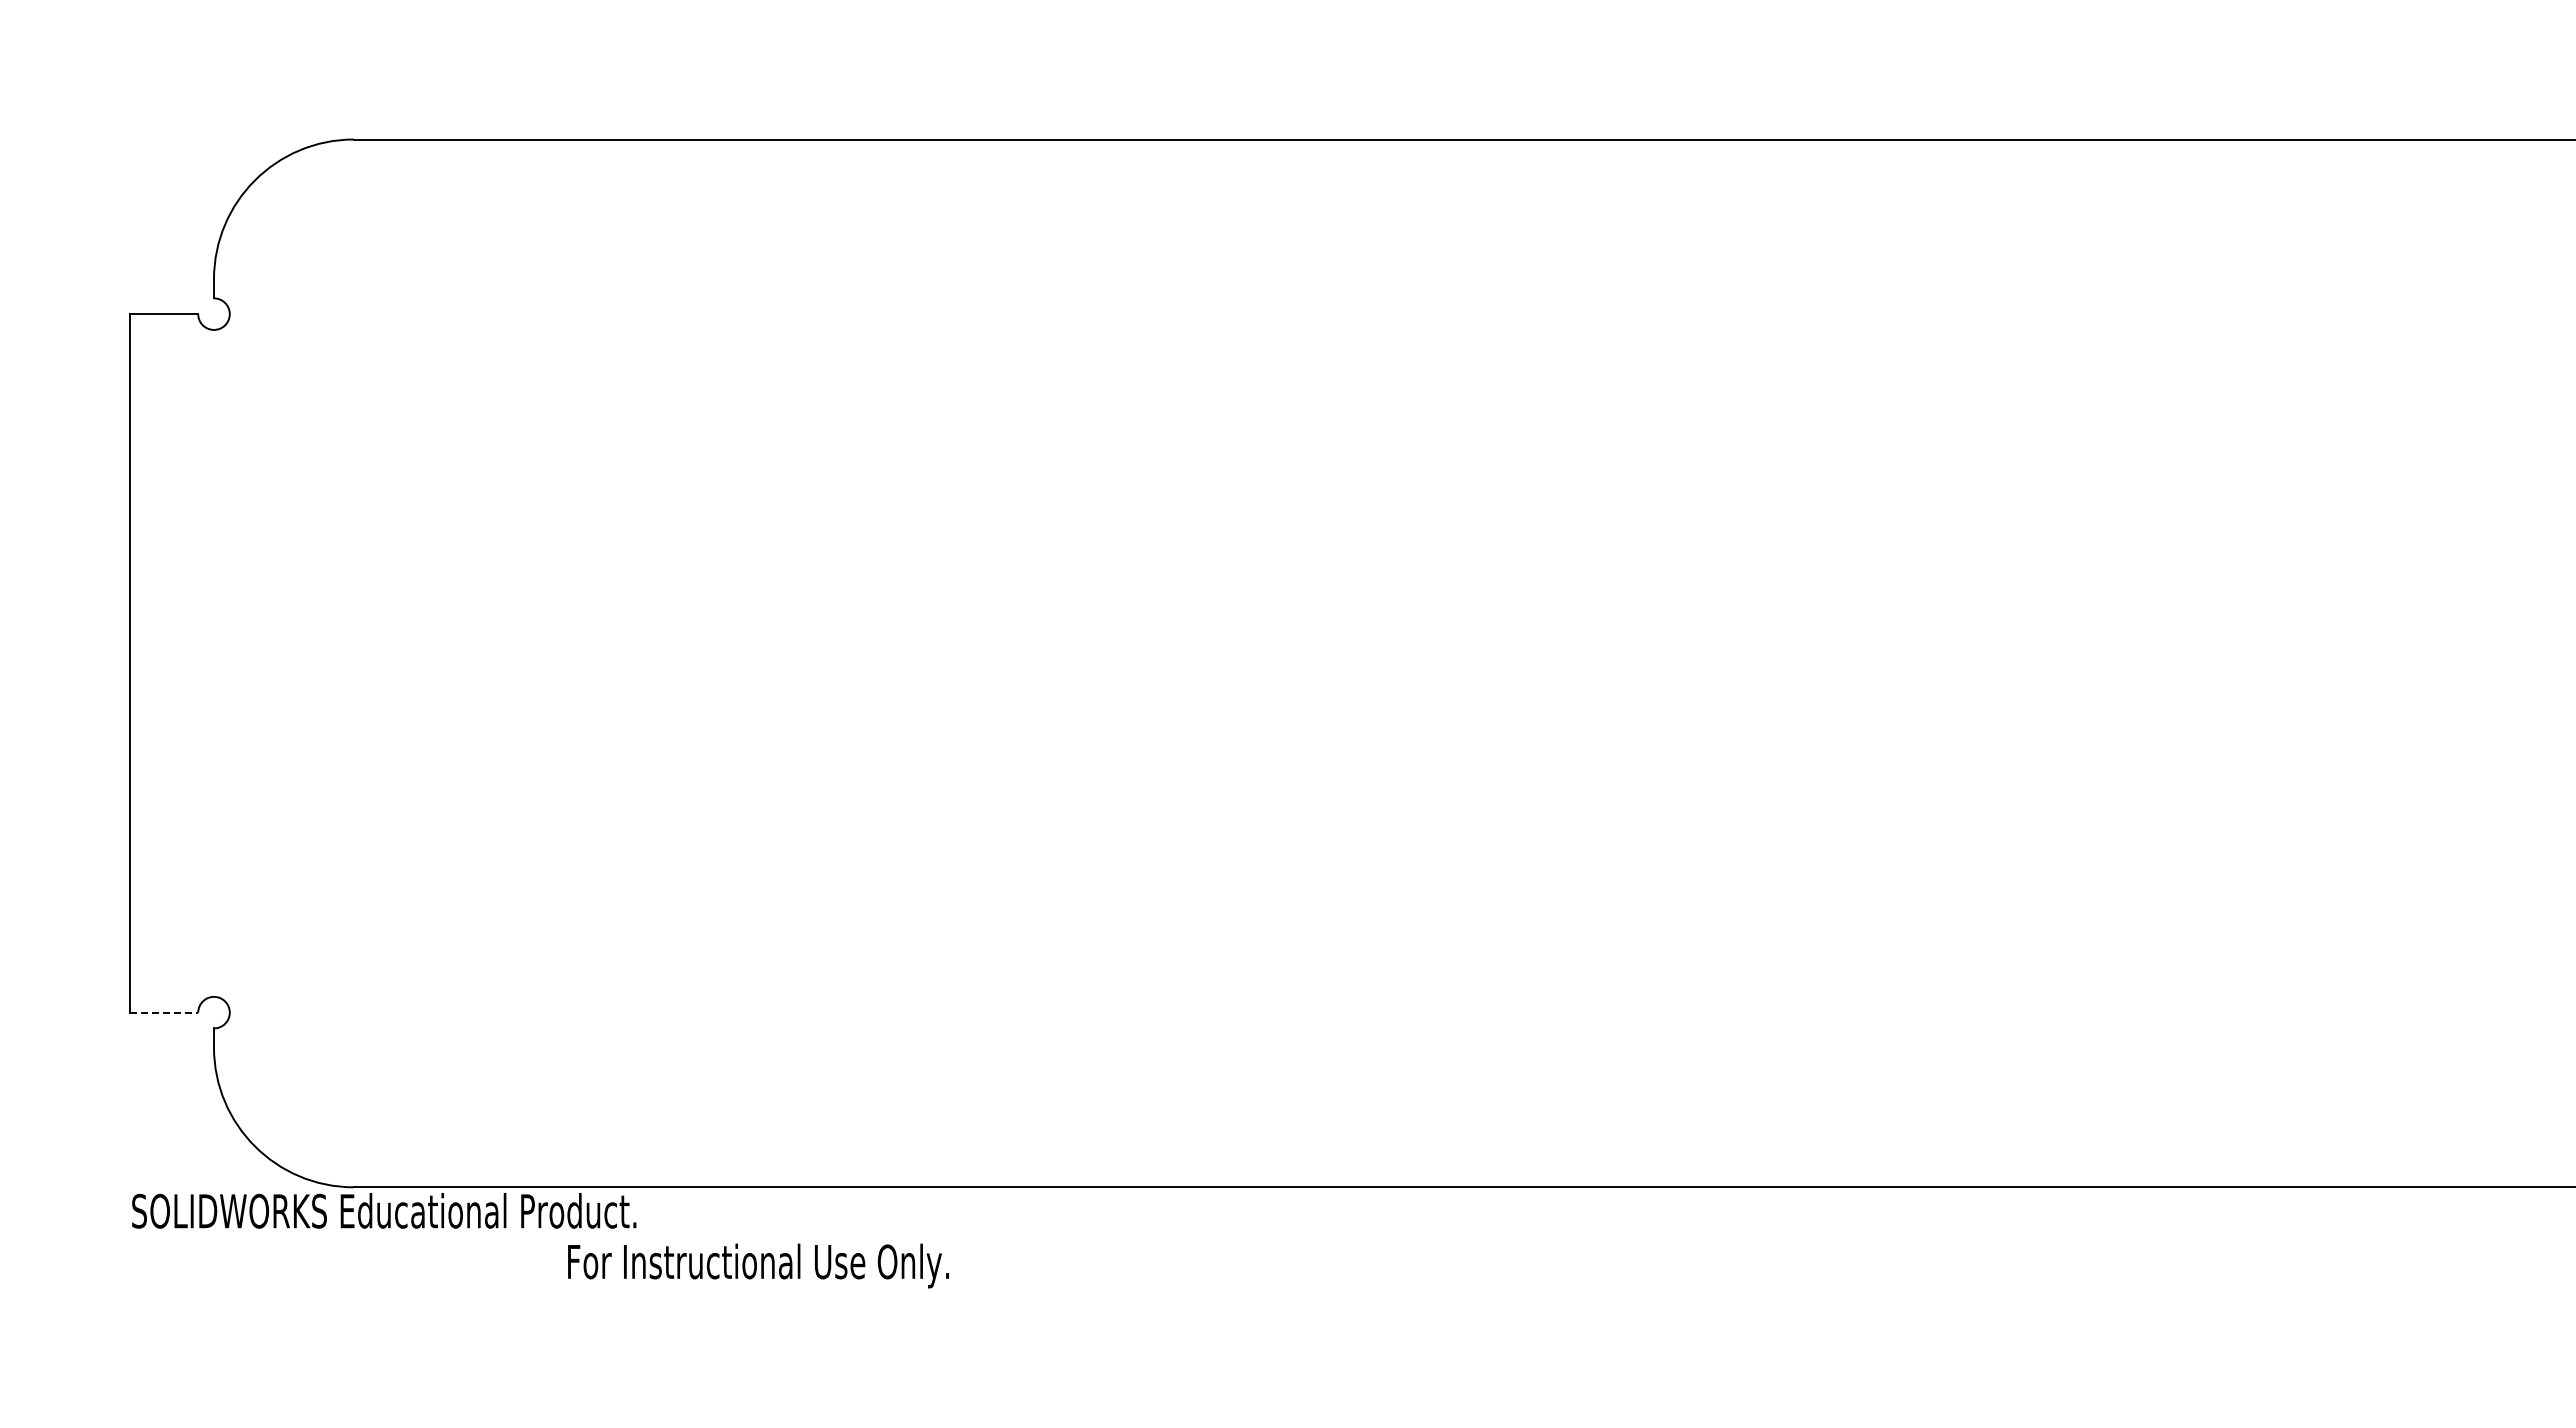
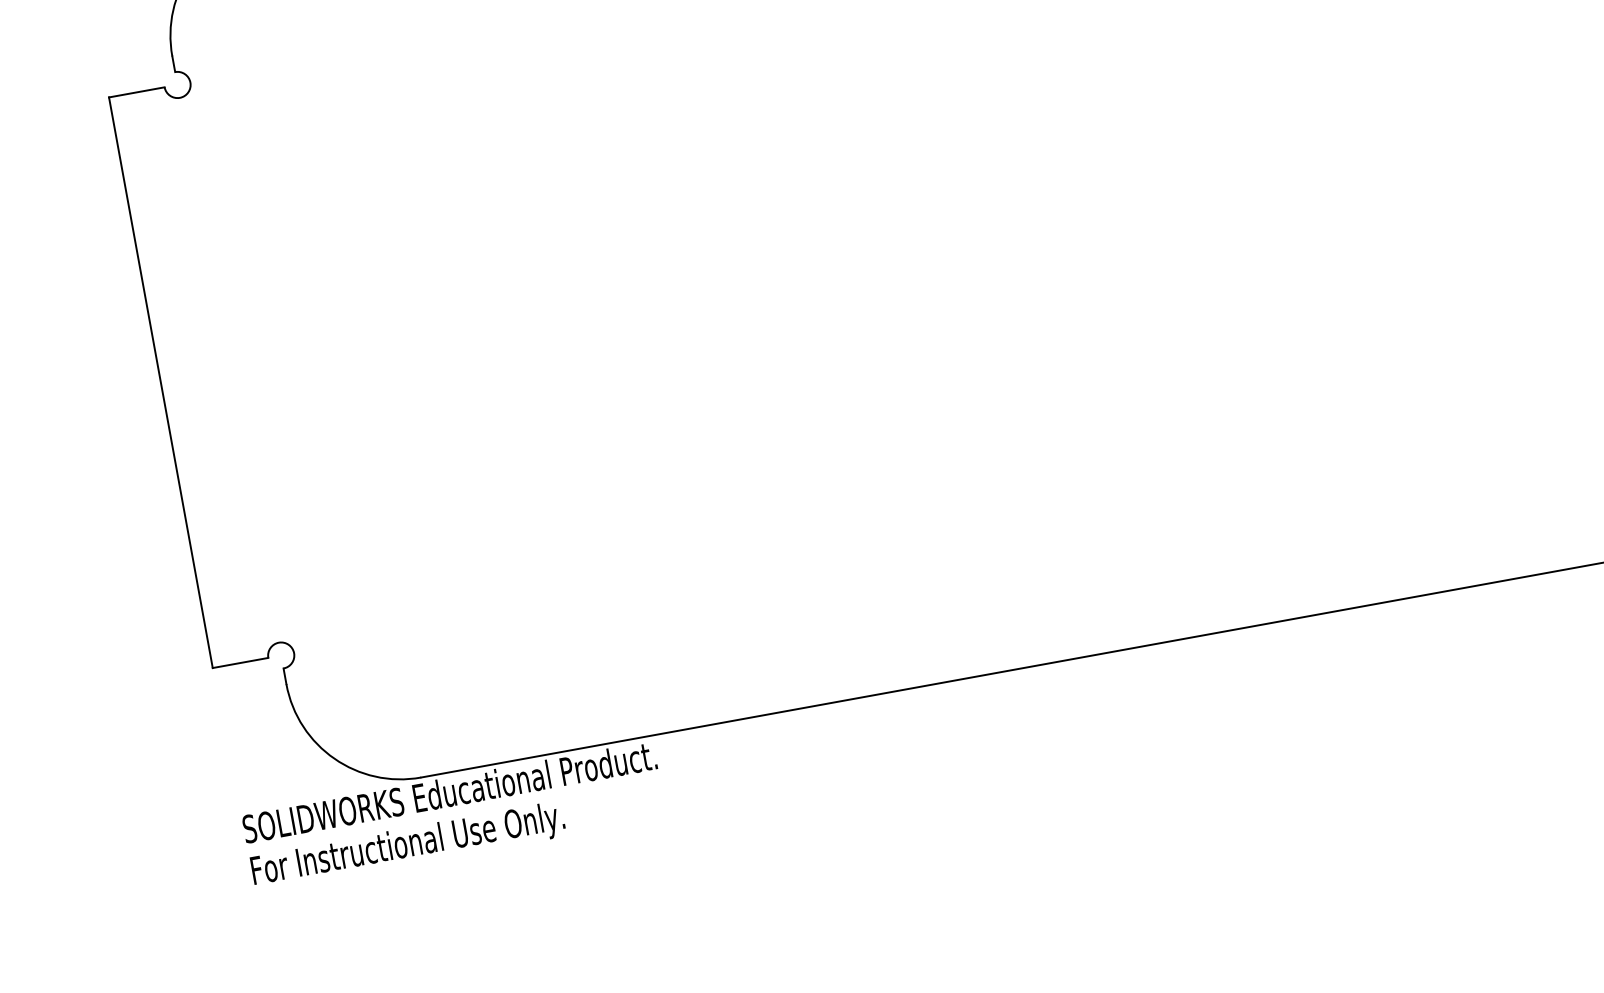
line: (164, 1012) -> (240, 662), dashed -> solid
text: (758, 1265) -> (408, 845), moved

